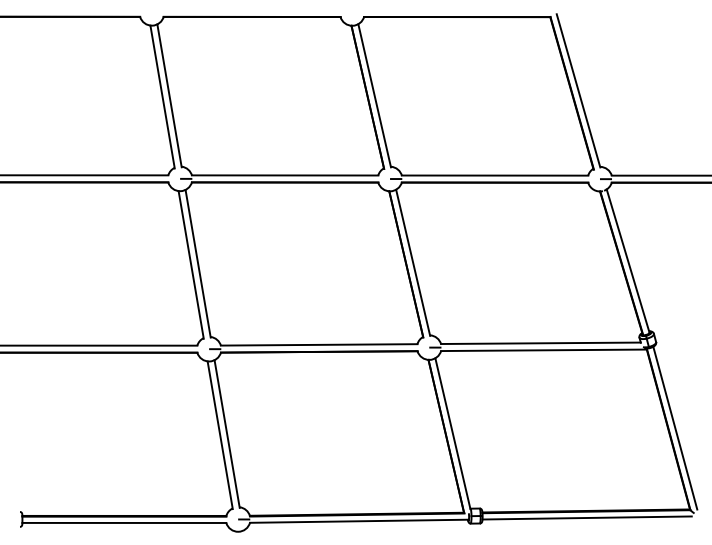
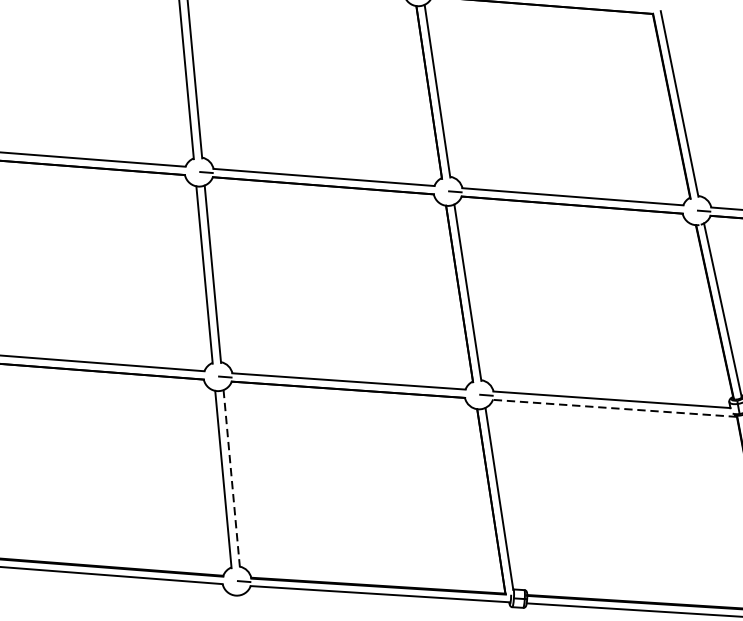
line: (543, 350) -> (614, 408), solid -> dashed
line: (227, 434) -> (232, 479), solid -> dashed

